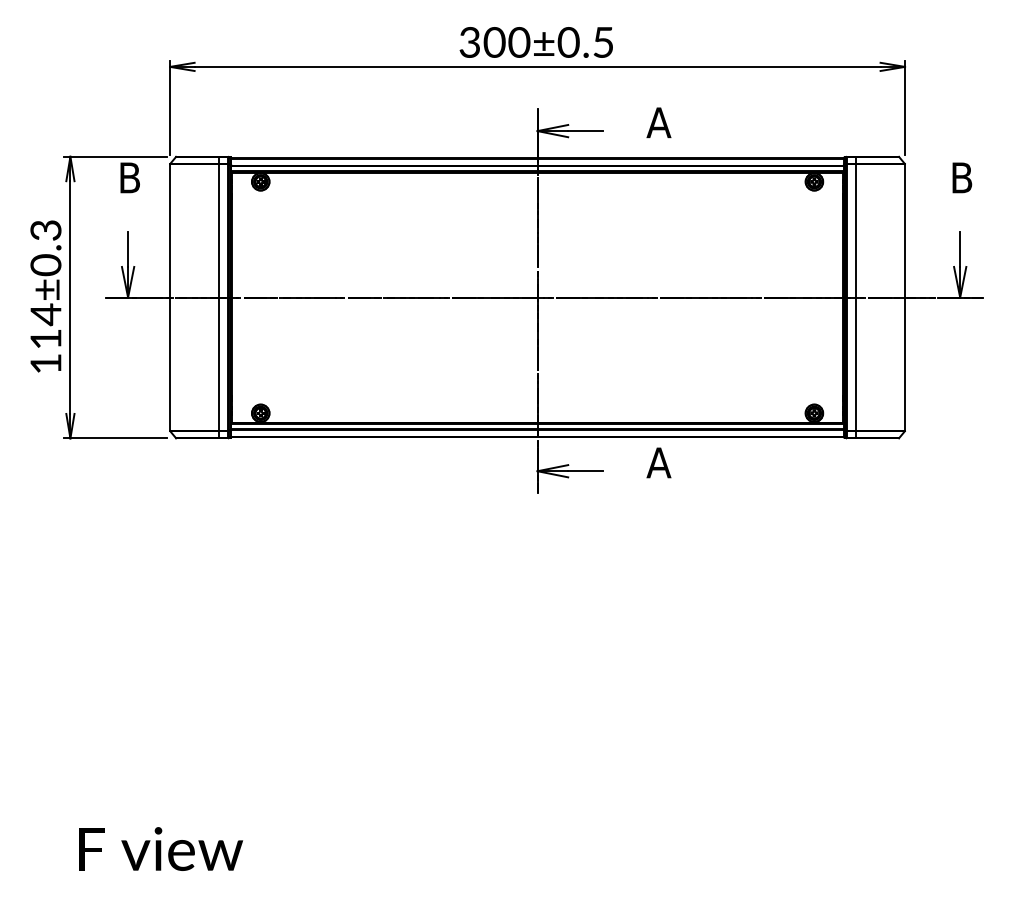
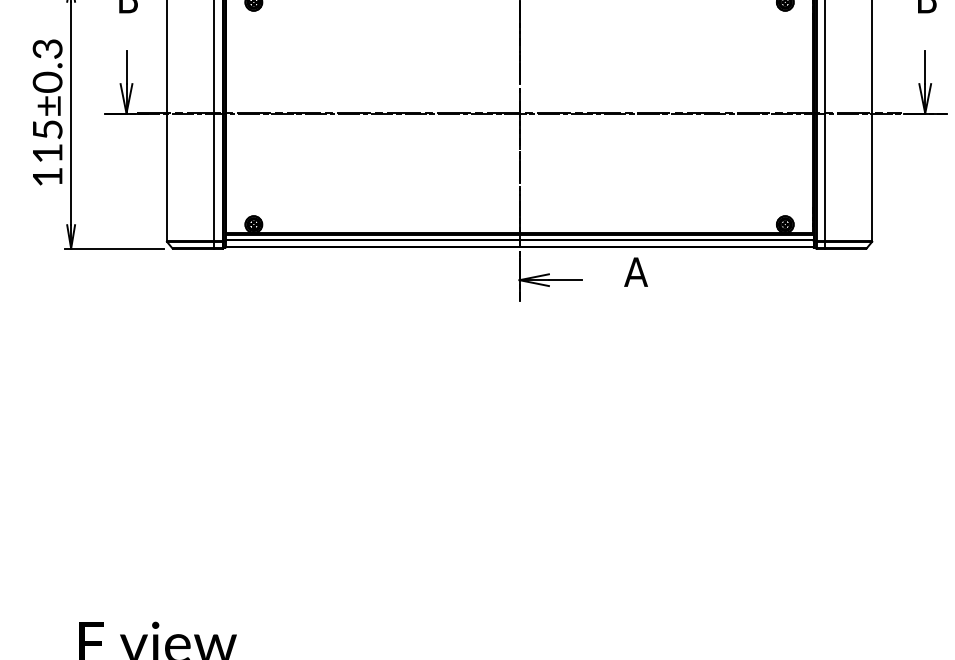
text: (45, 314) -> (47, 129), 114±0.3 -> 115±0.3

